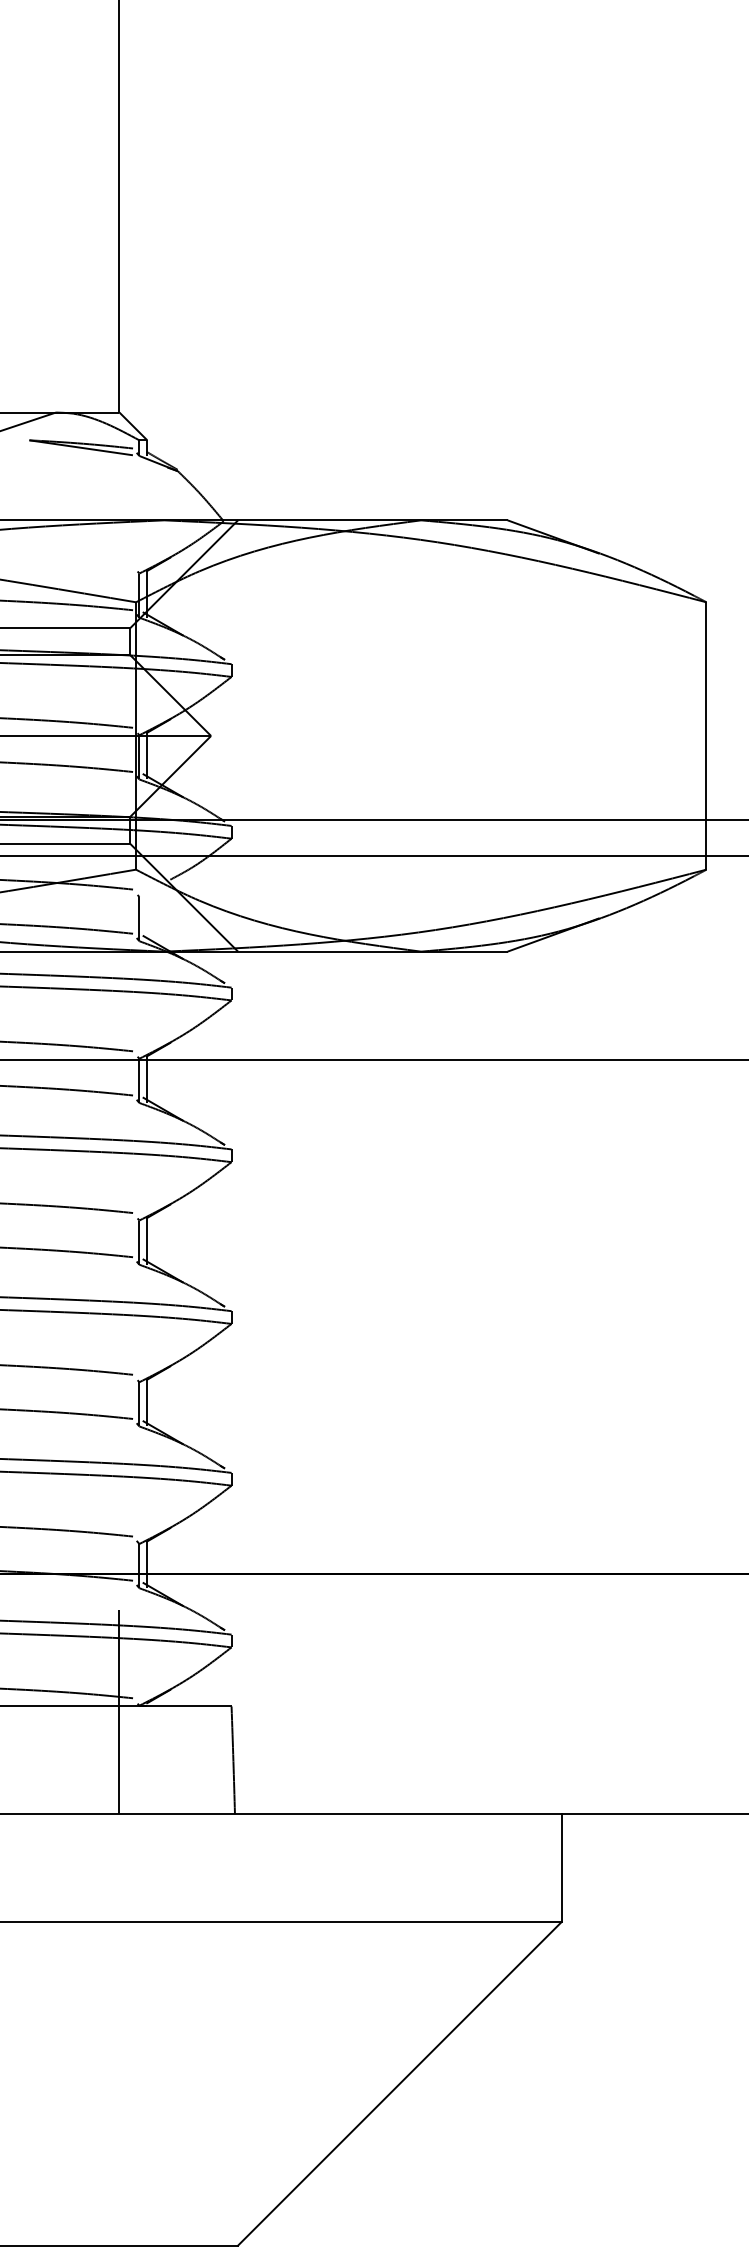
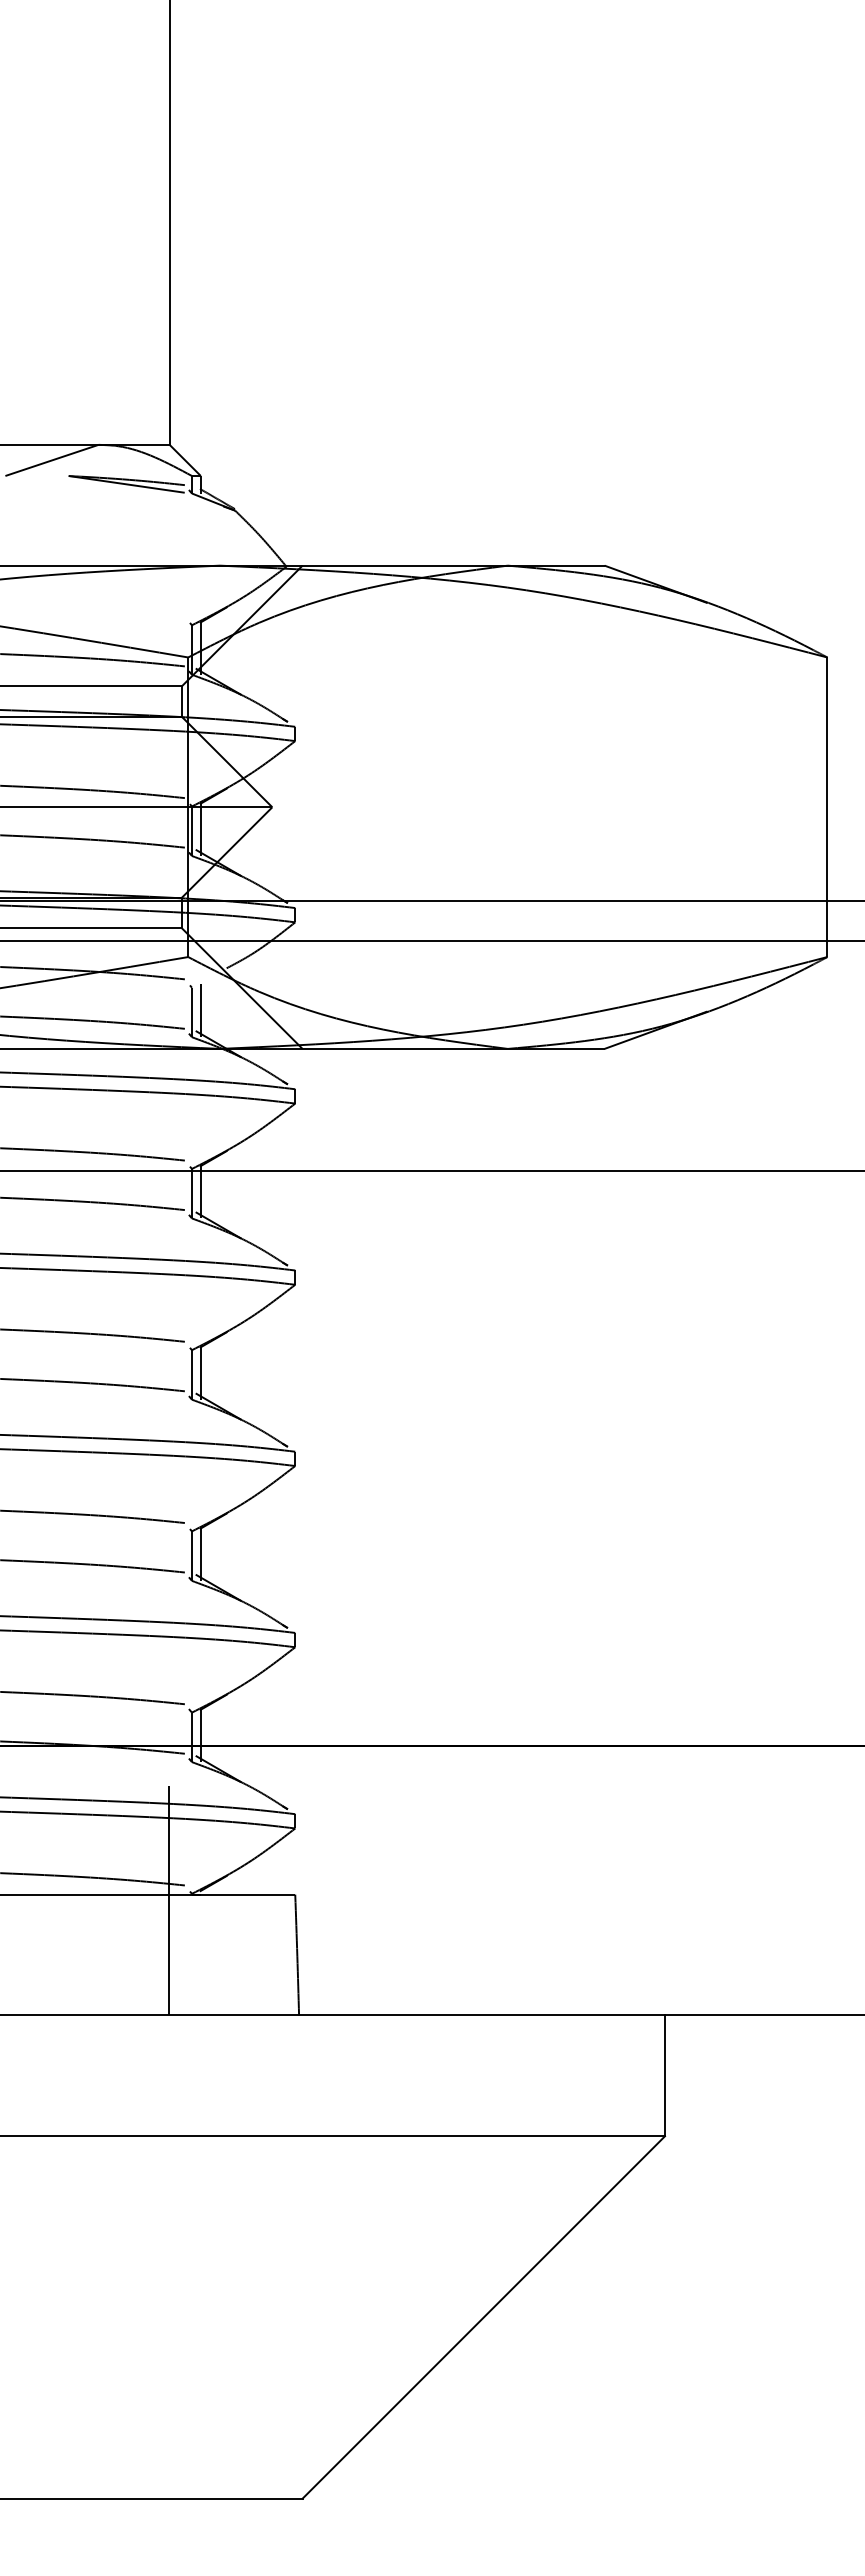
line: (147, 917) -> (200, 1010), added

